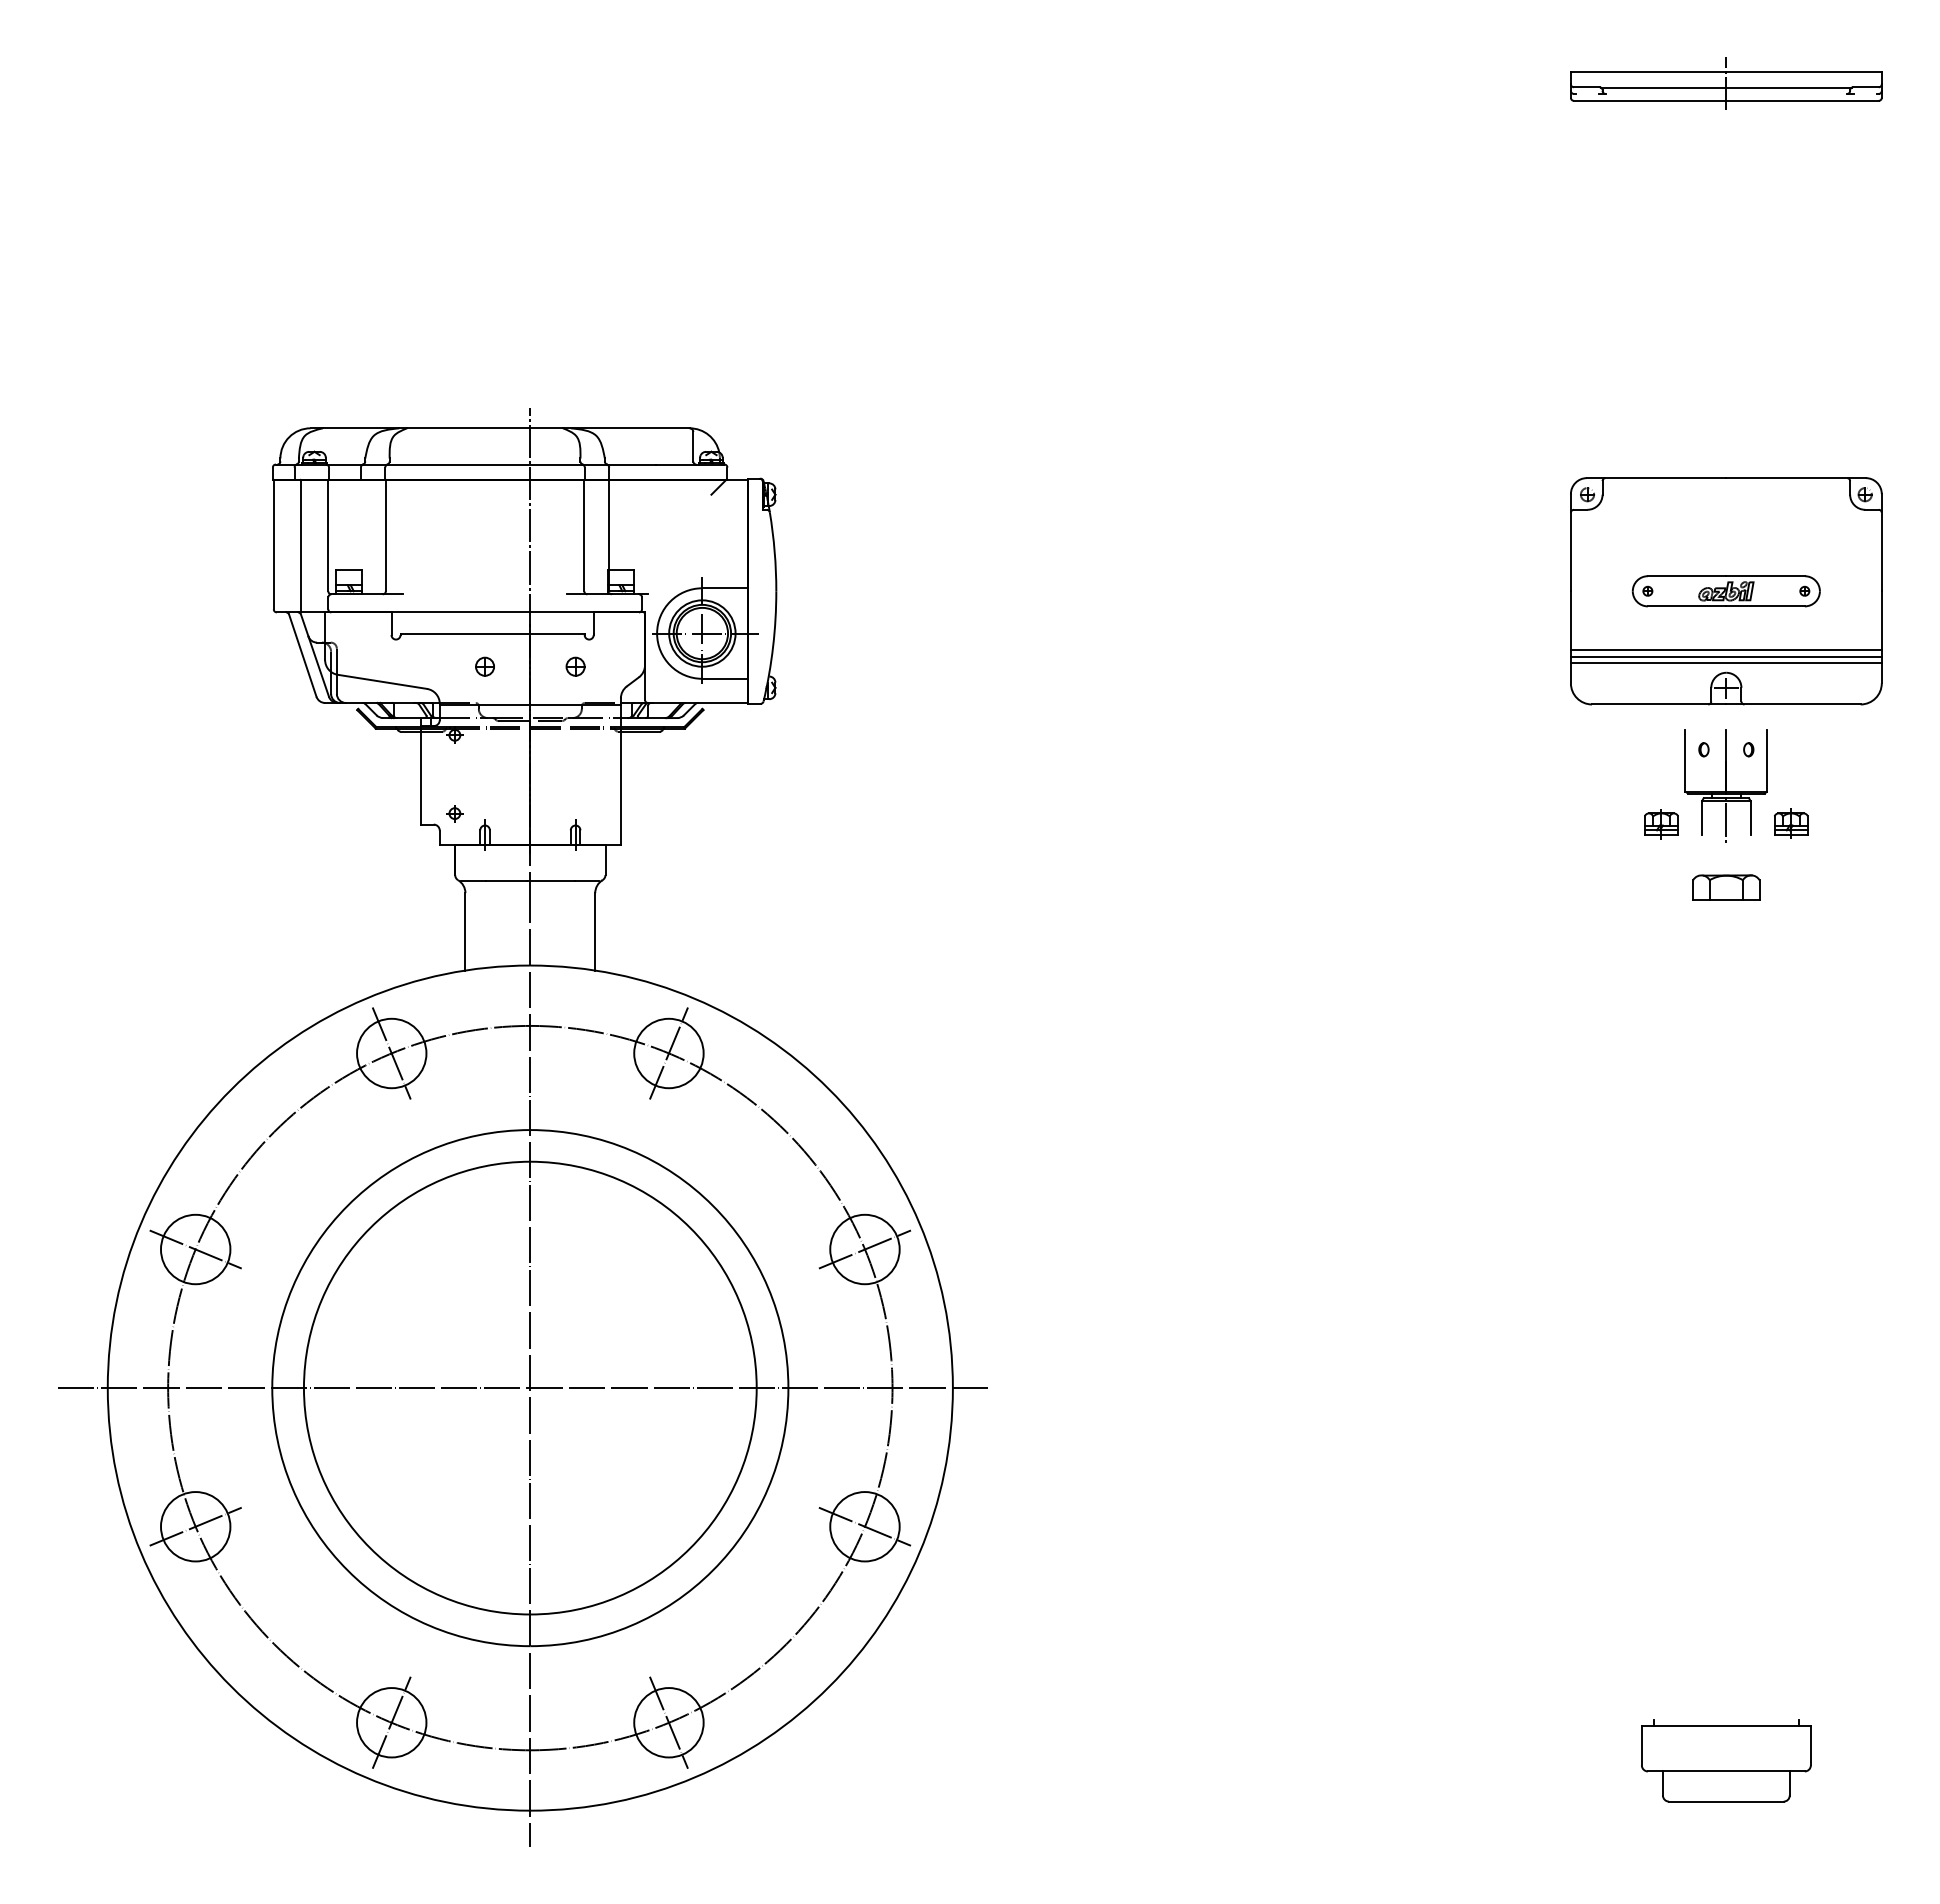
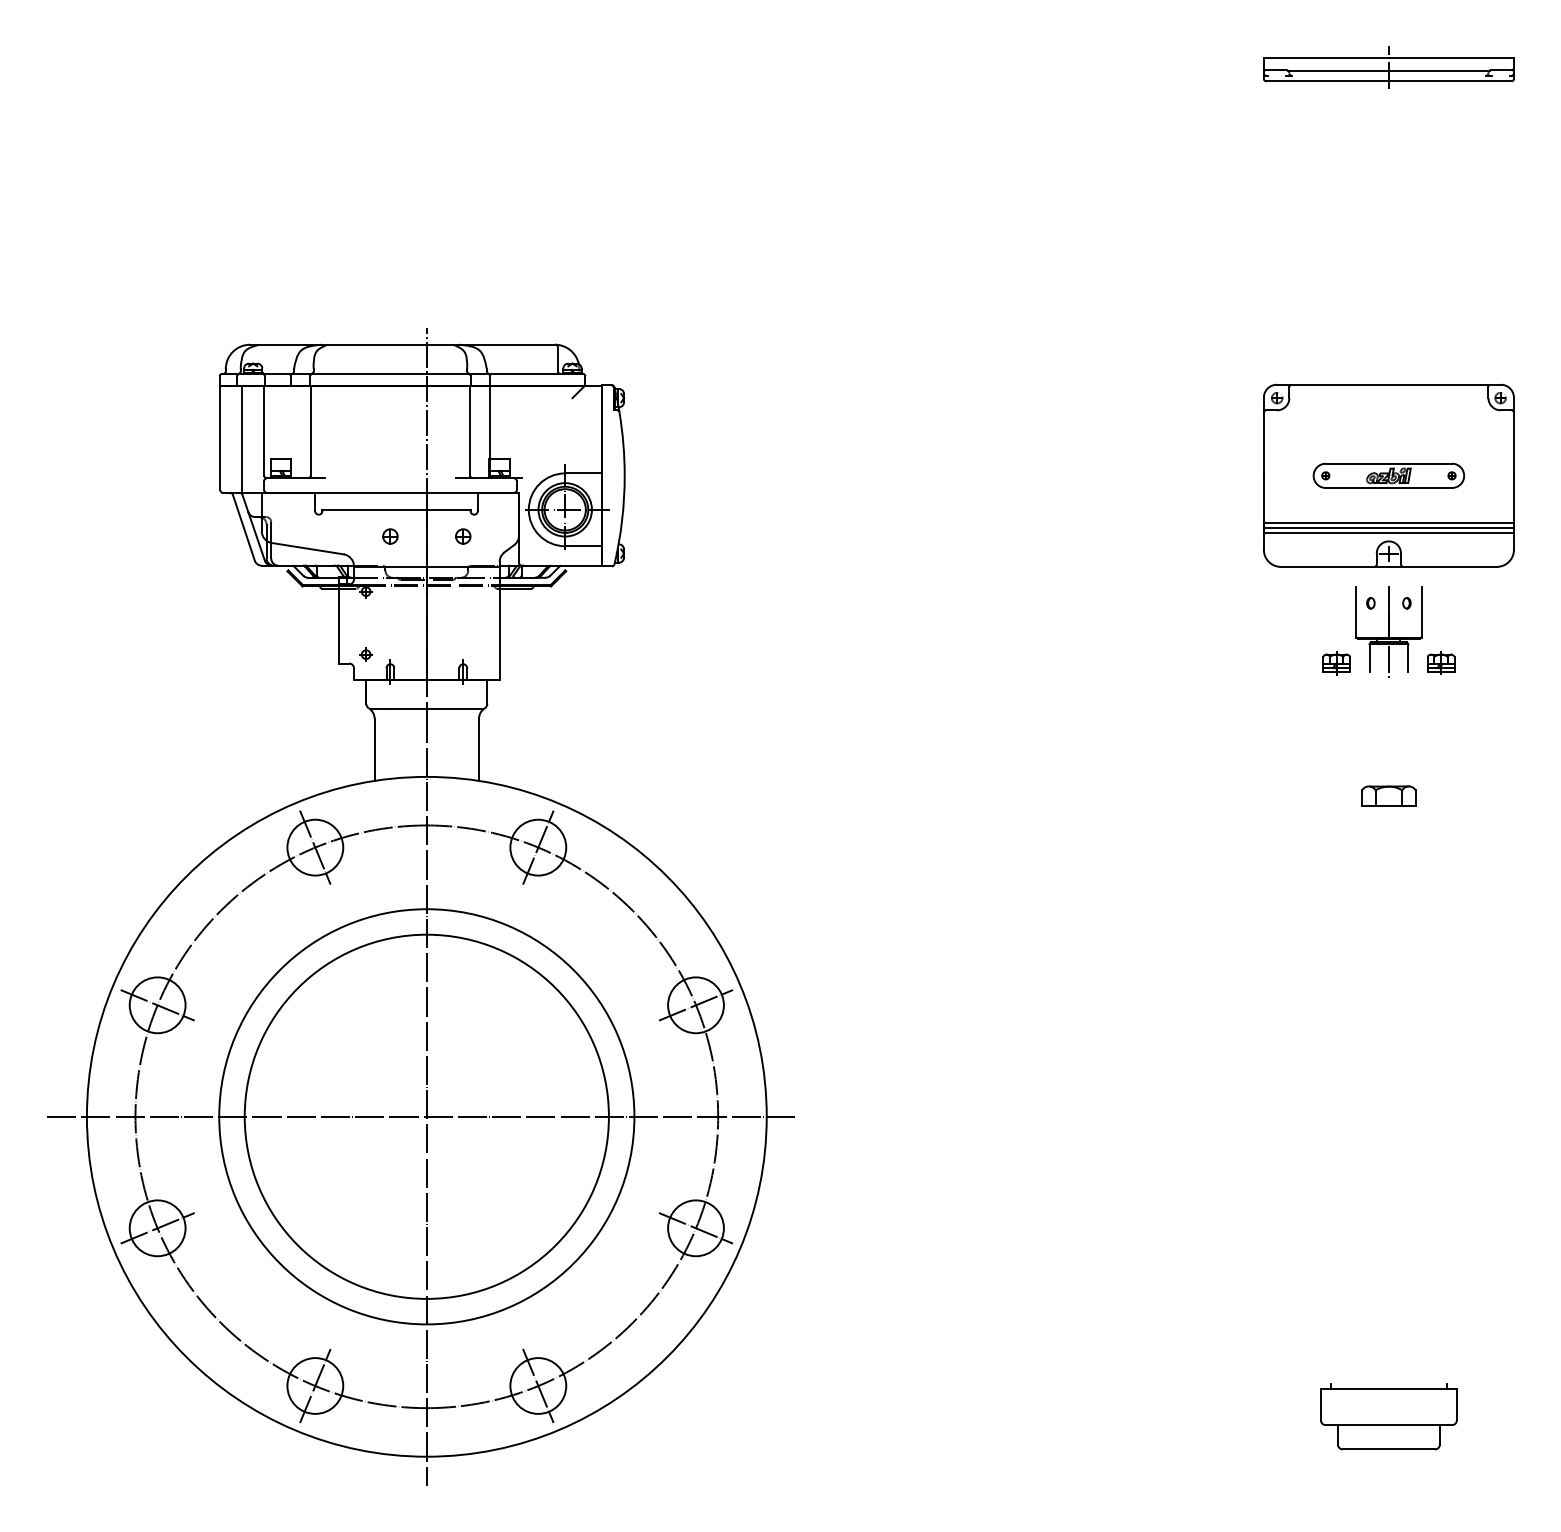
part: (1726, 887) -> (1389, 796), moved

